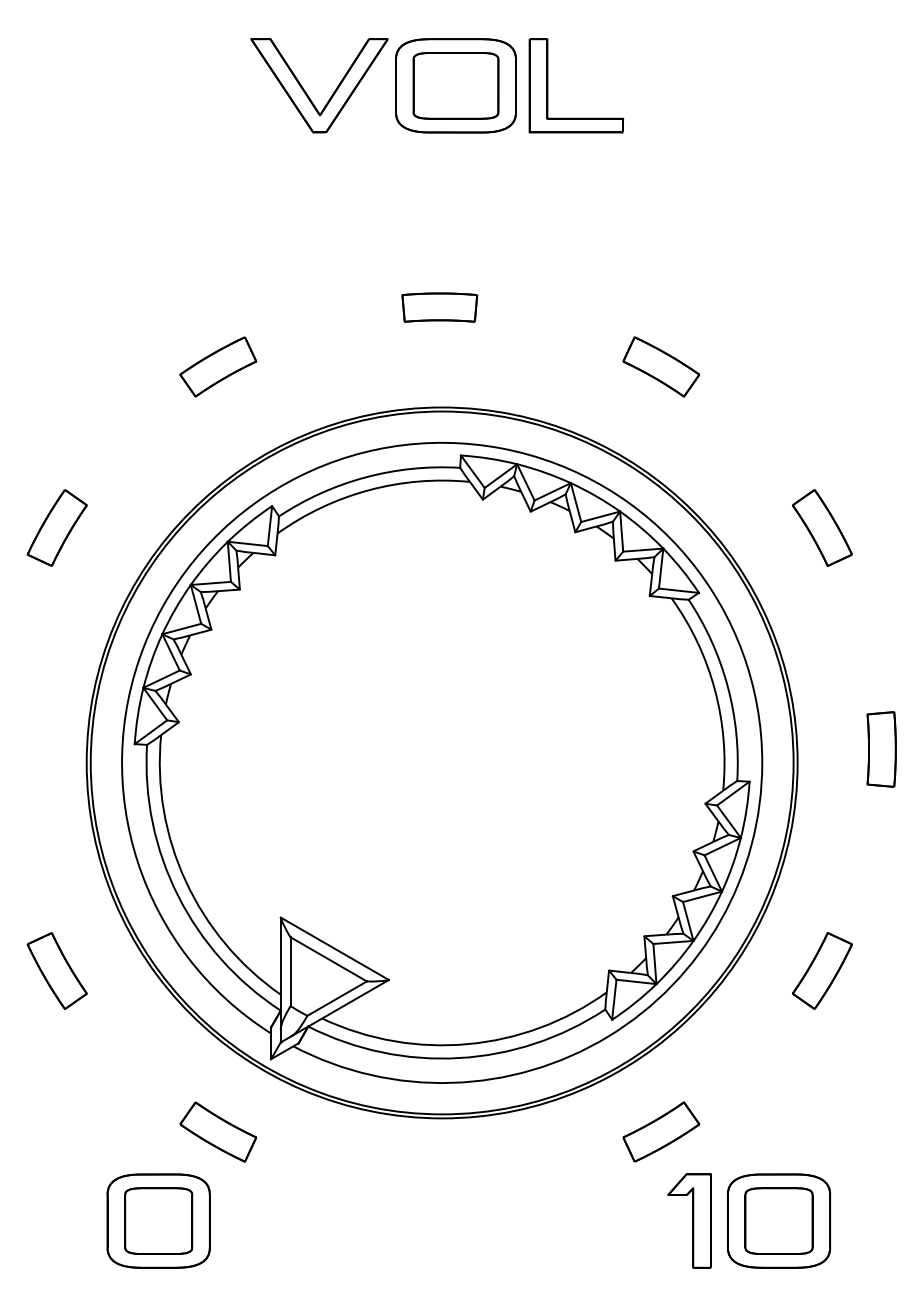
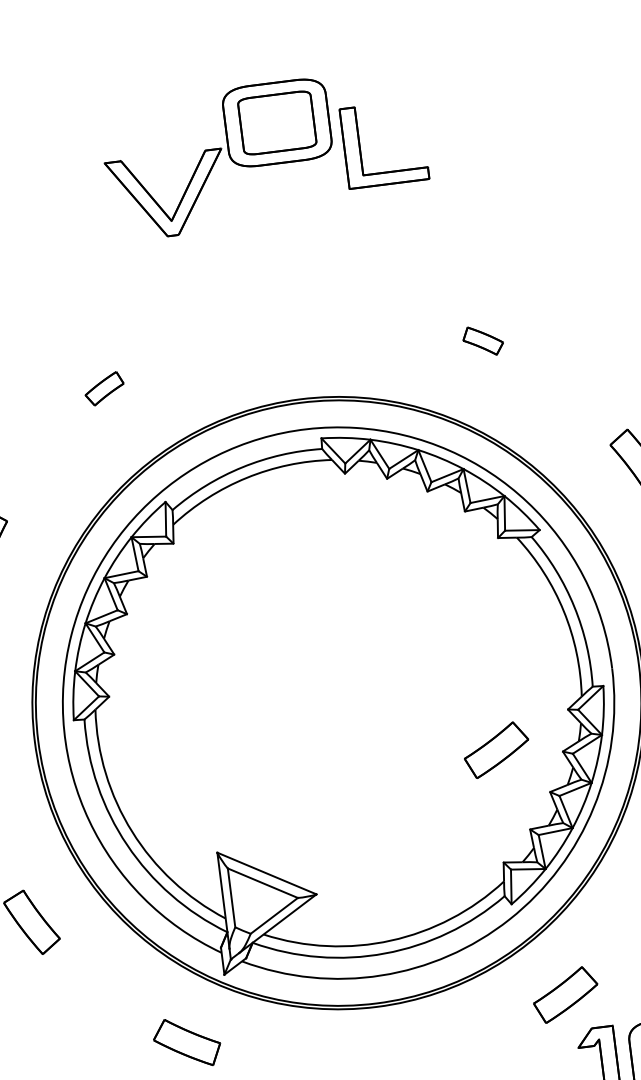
part: (548, 85) -> (360, 146), moved
part: (307, 93) -> (158, 203), moved
part: (439, 307) -> (287, 314), removed
part: (218, 366) -> (104, 388), size x0.6
part: (661, 366) -> (483, 340), size x0.6
part: (617, 839) -> (496, 749), added

